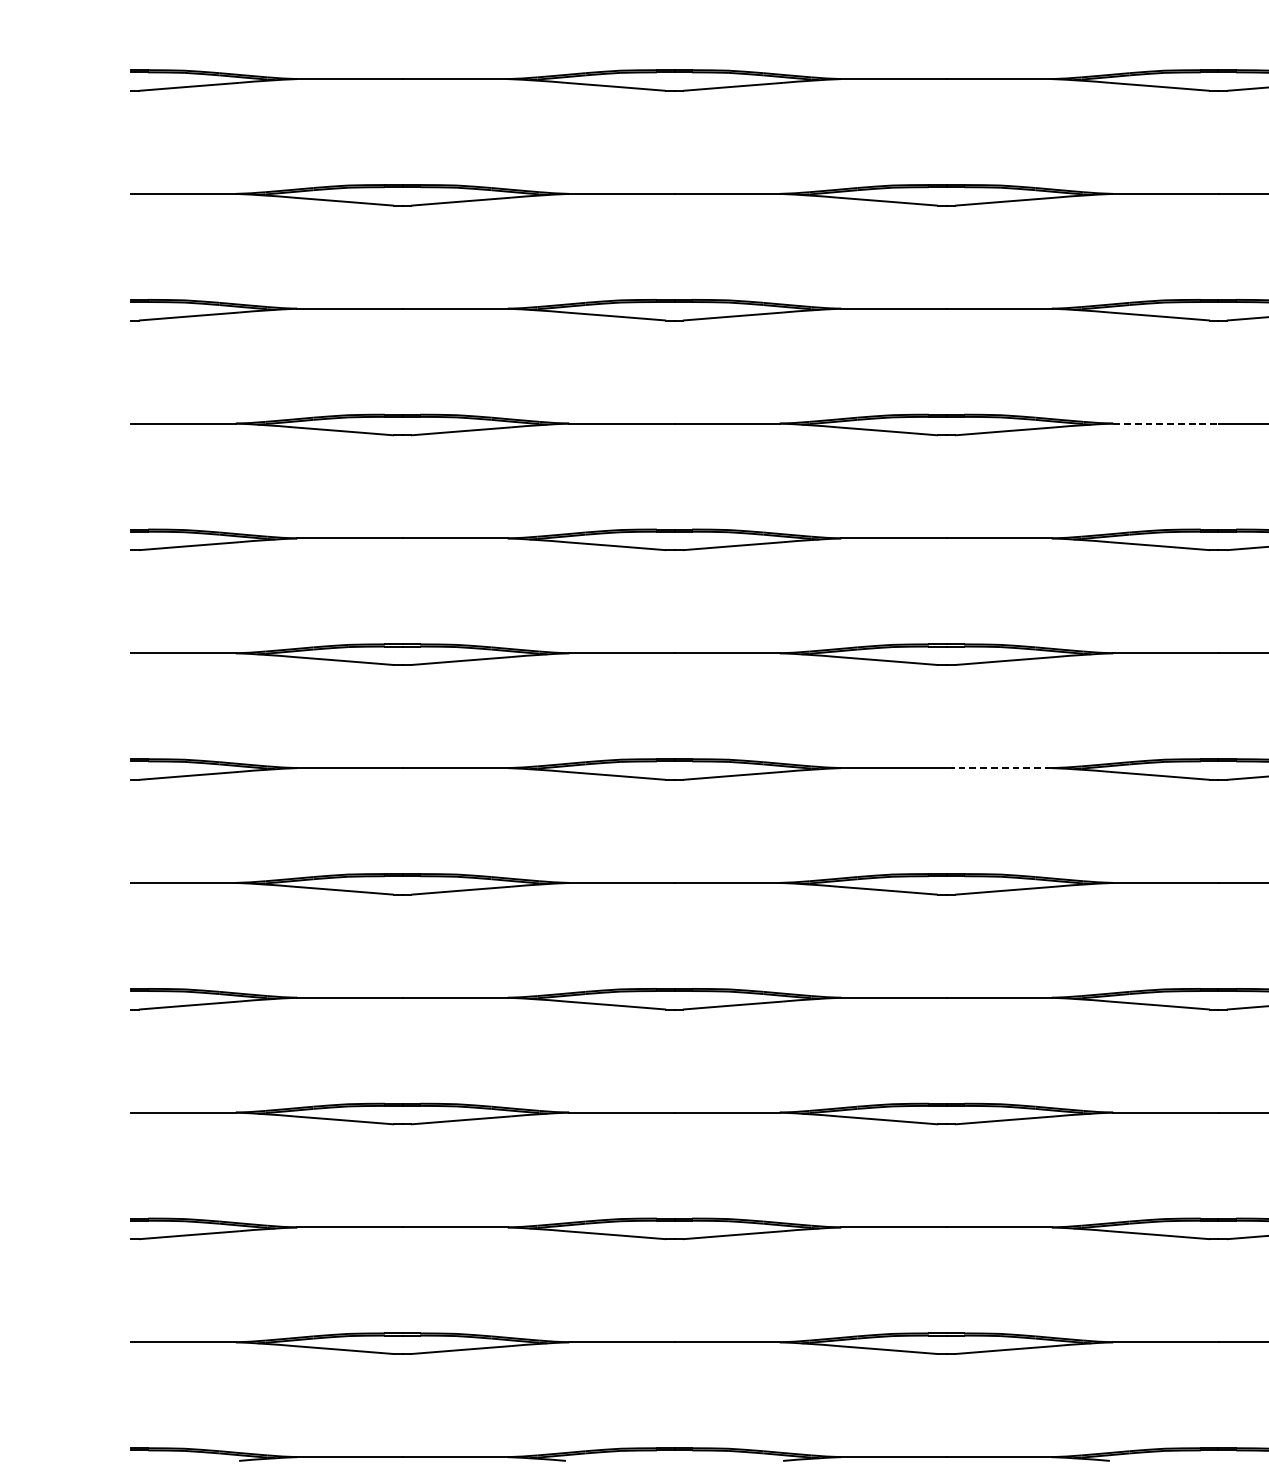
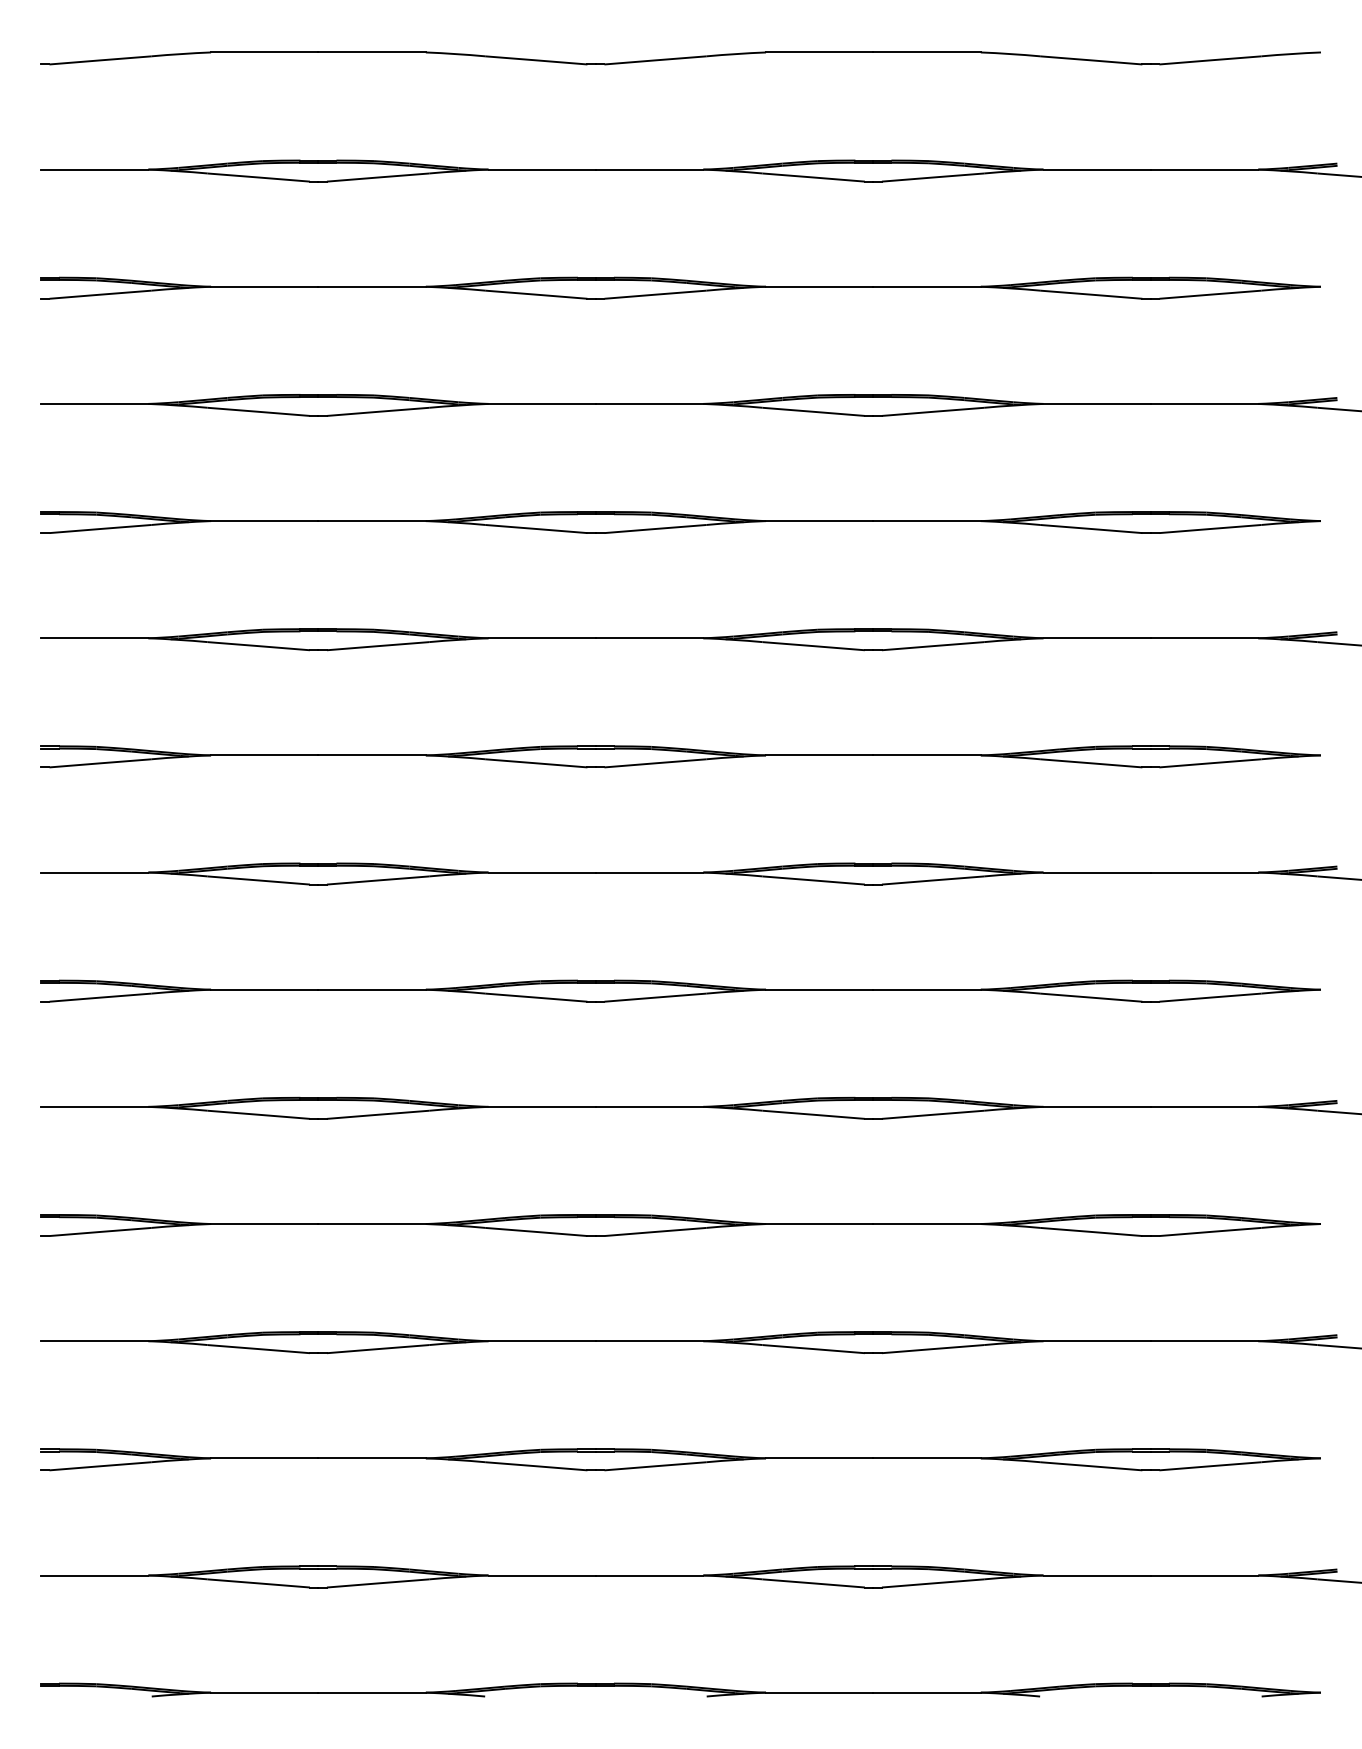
line: (1166, 423) -> (1097, 638), dashed -> solid
line: (999, 767) -> (927, 989), dashed -> solid

